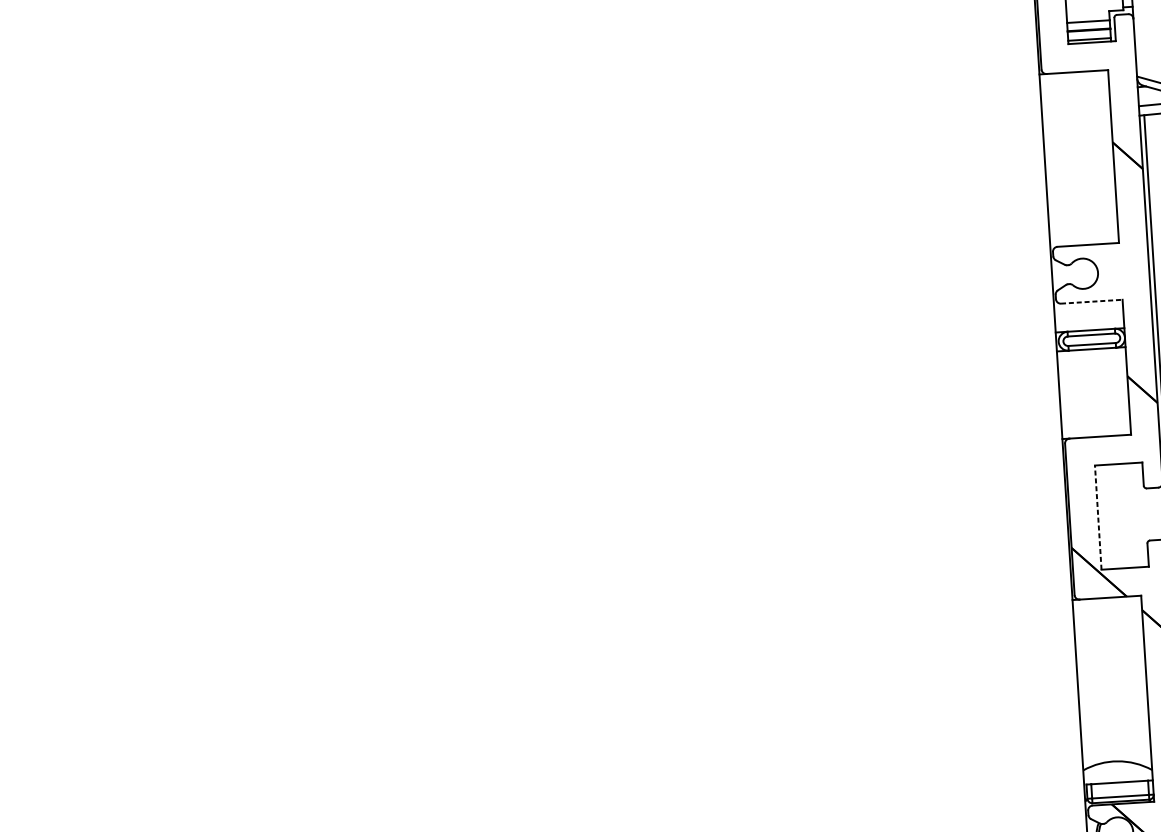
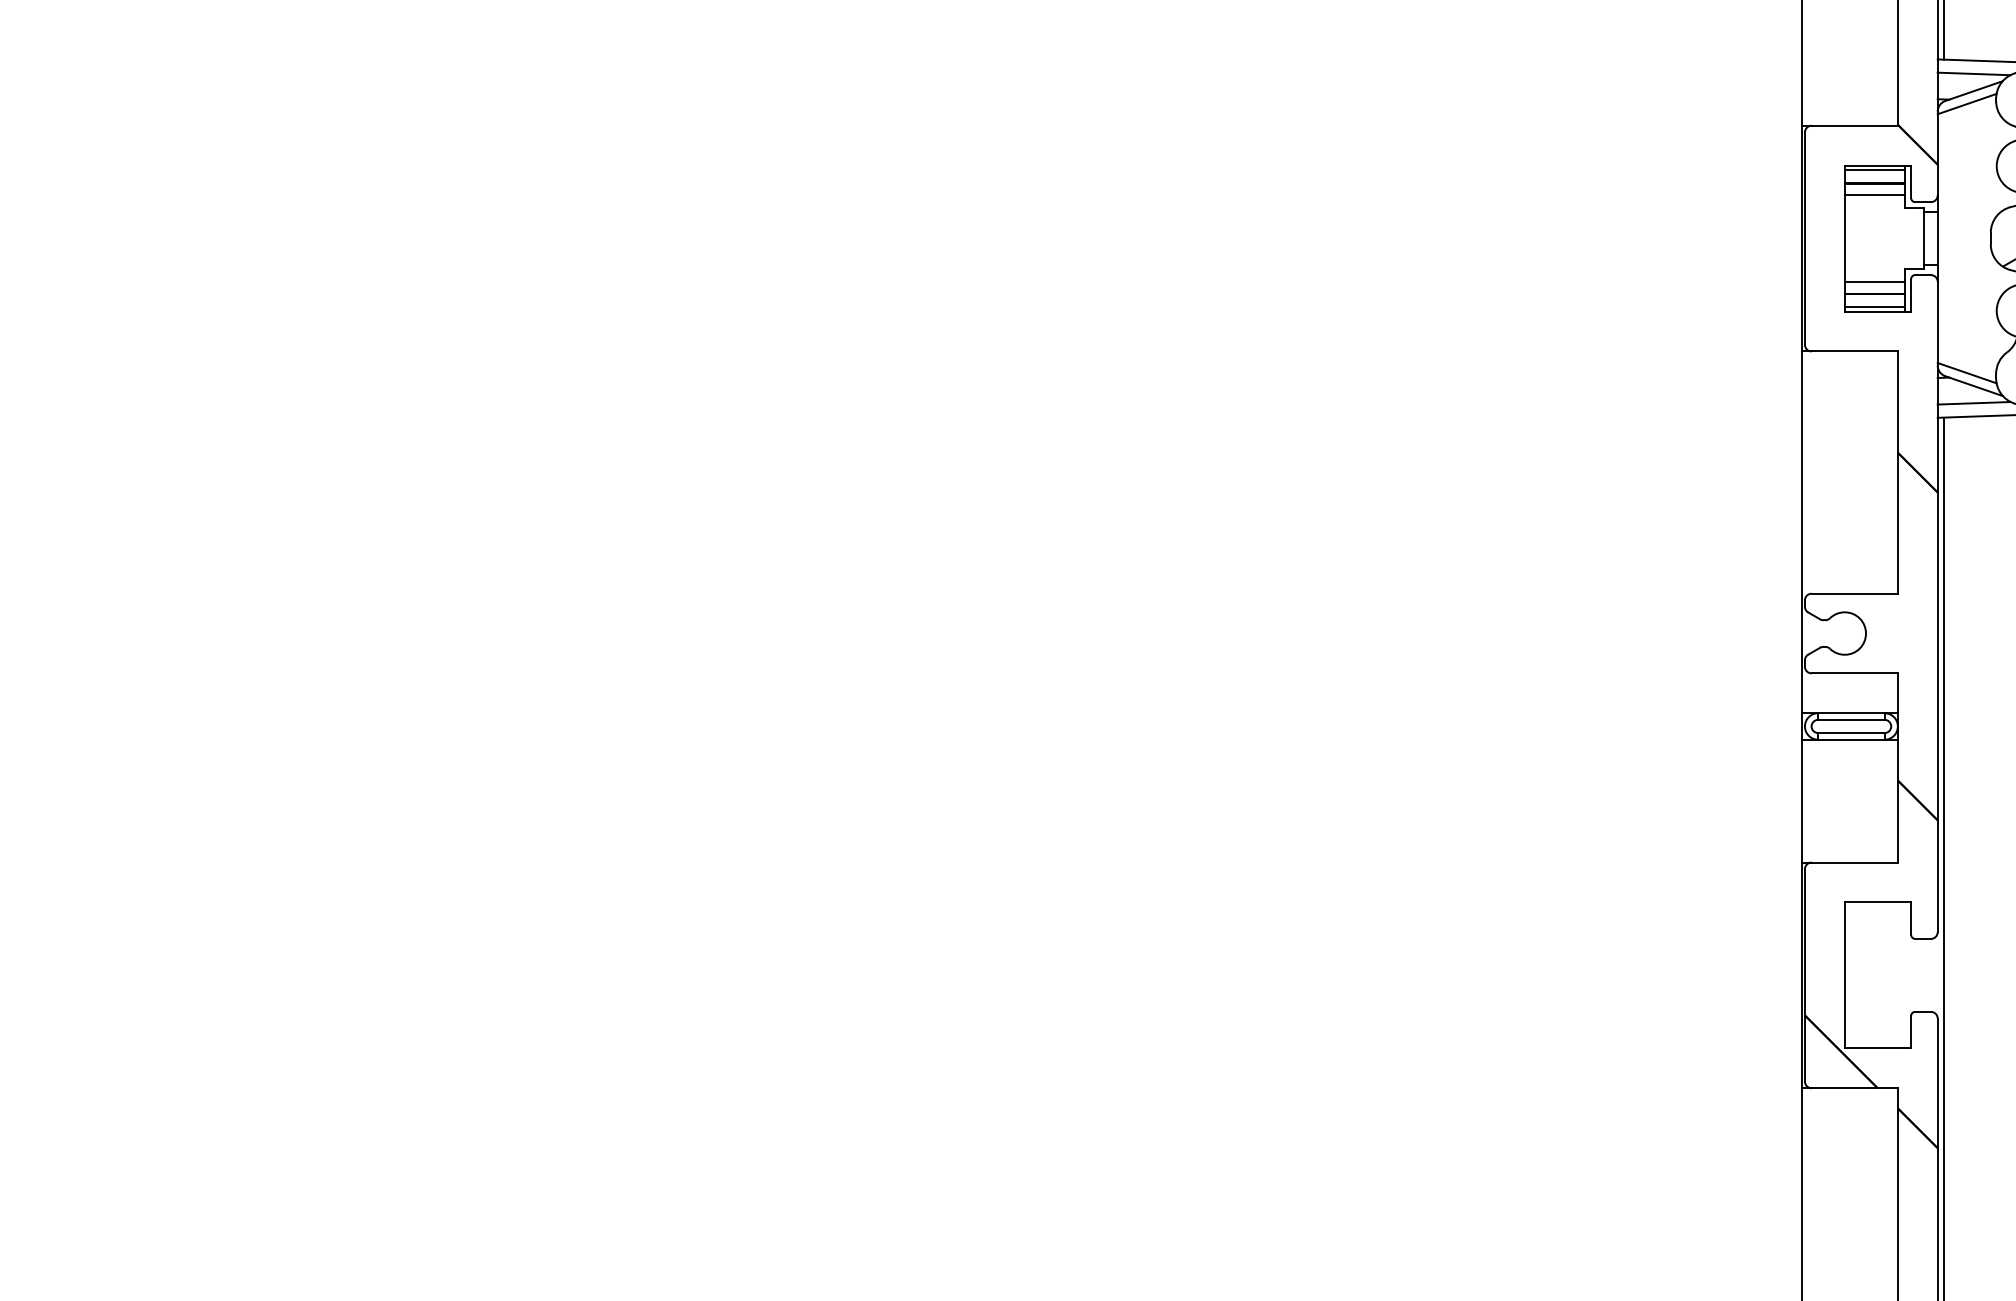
line: (1092, 301) -> (1855, 673), dashed -> solid
line: (1098, 517) -> (1844, 974), dashed -> solid

